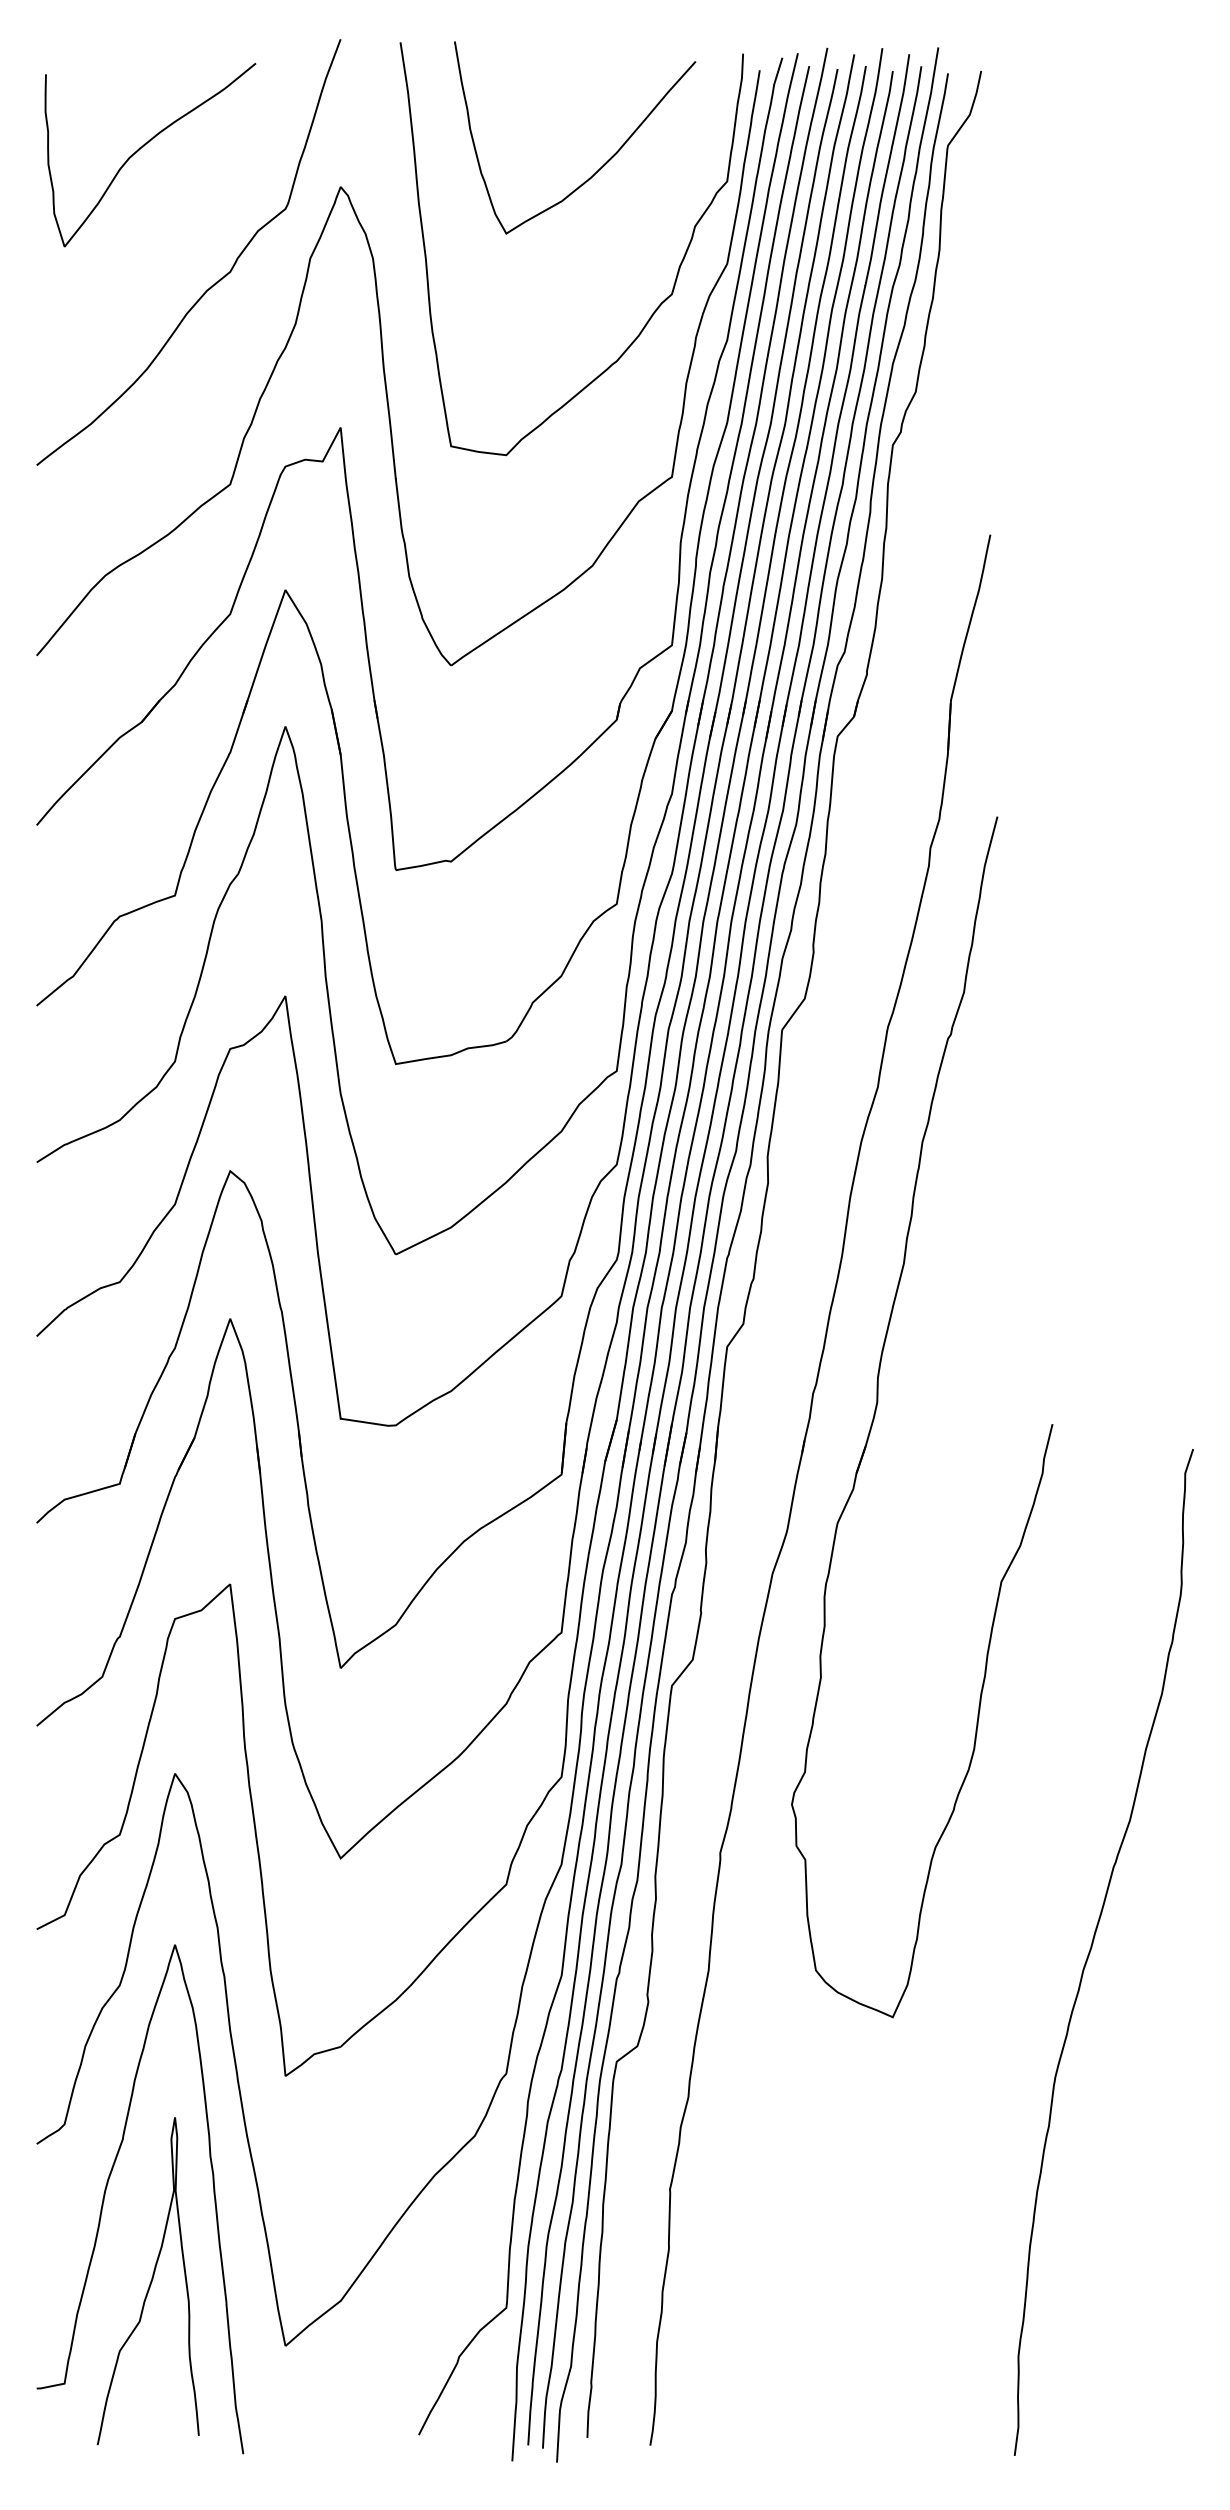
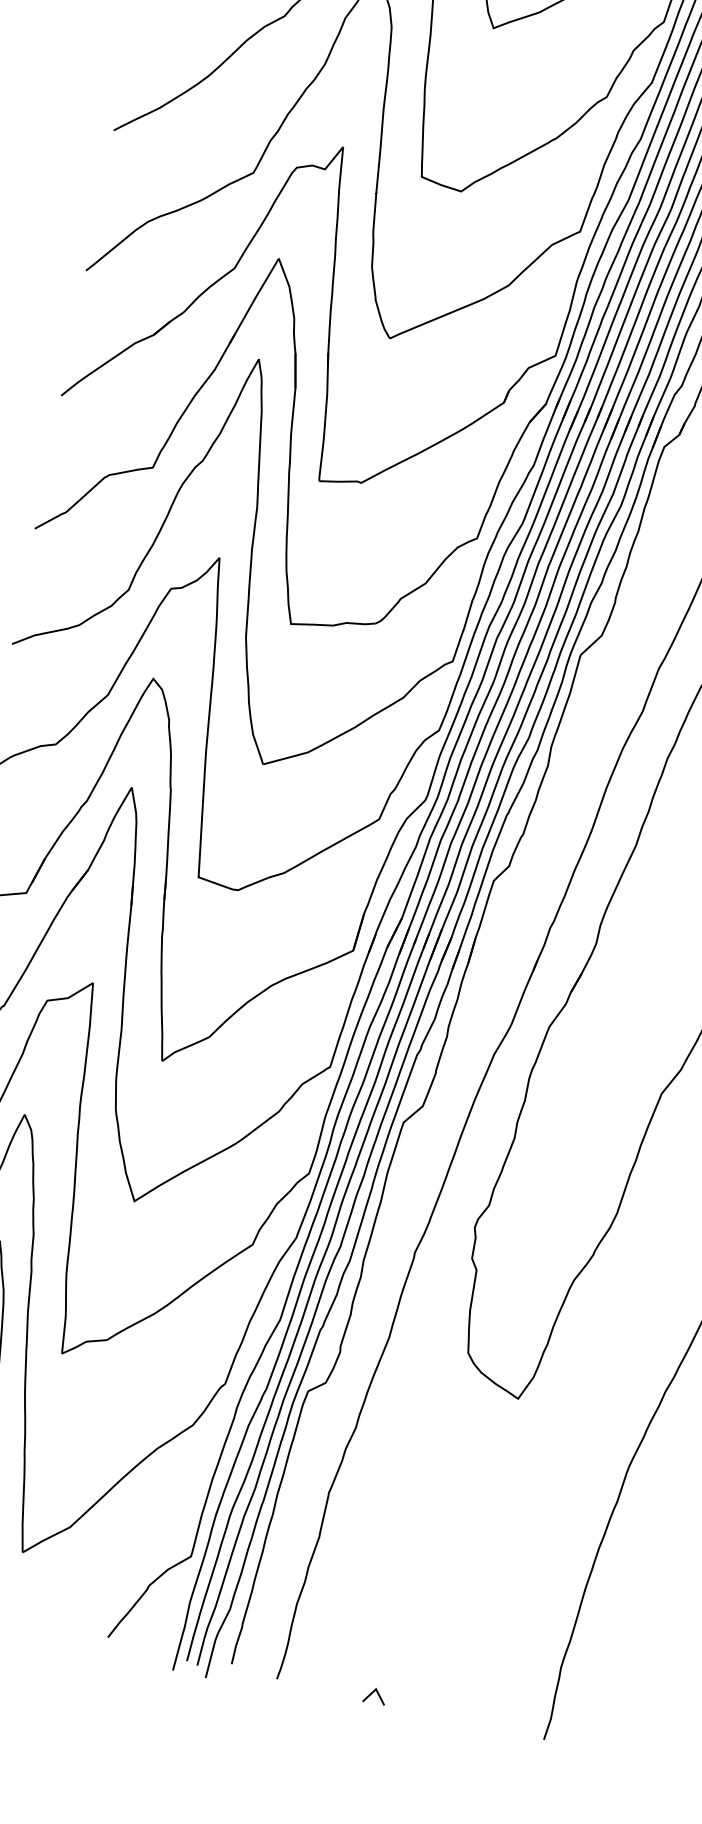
line: (779, 2439) -> (373, 1693), added

